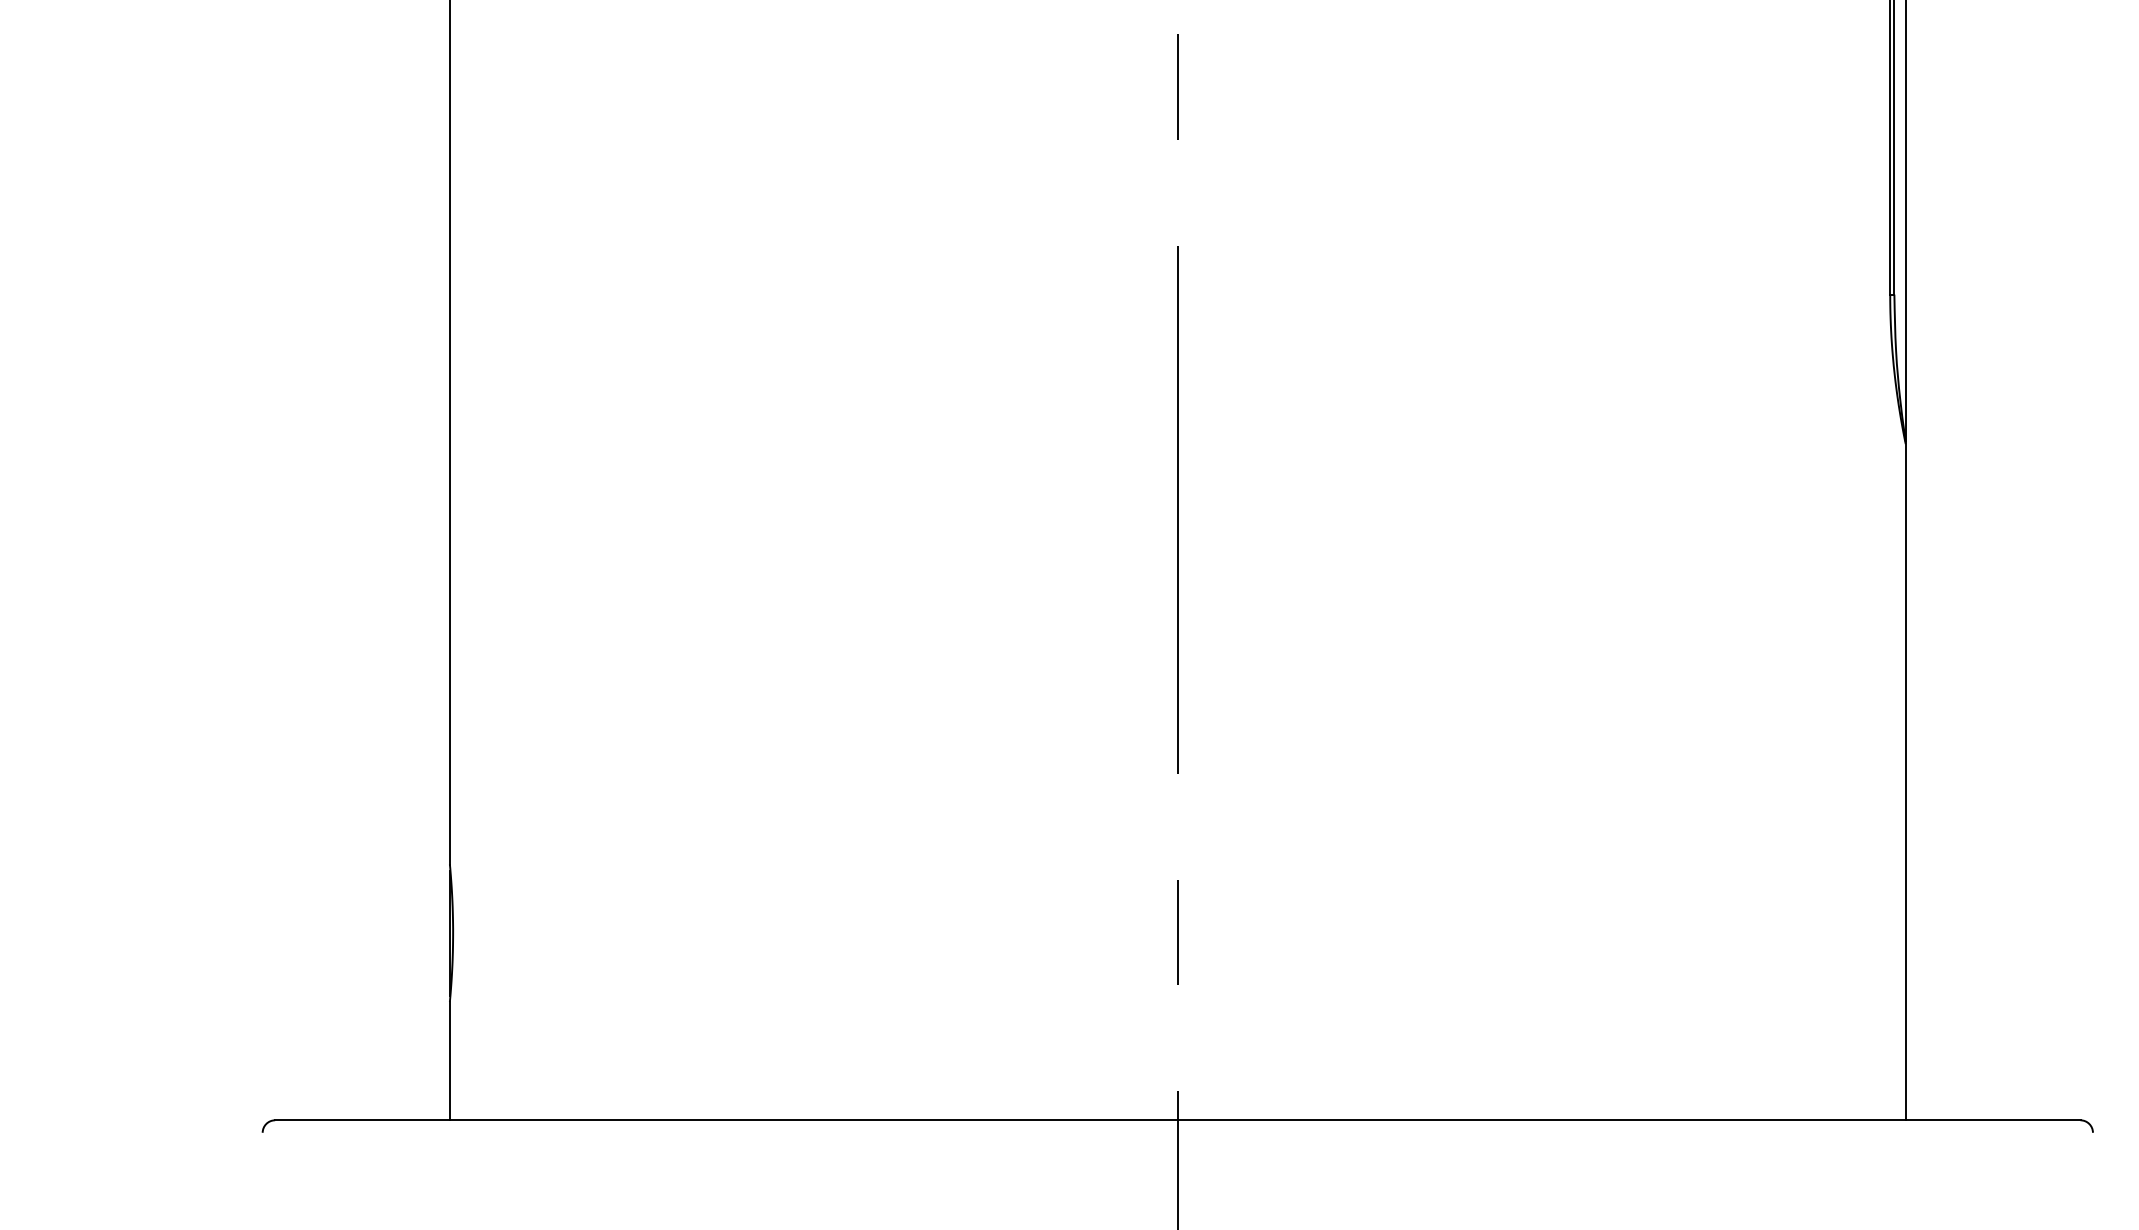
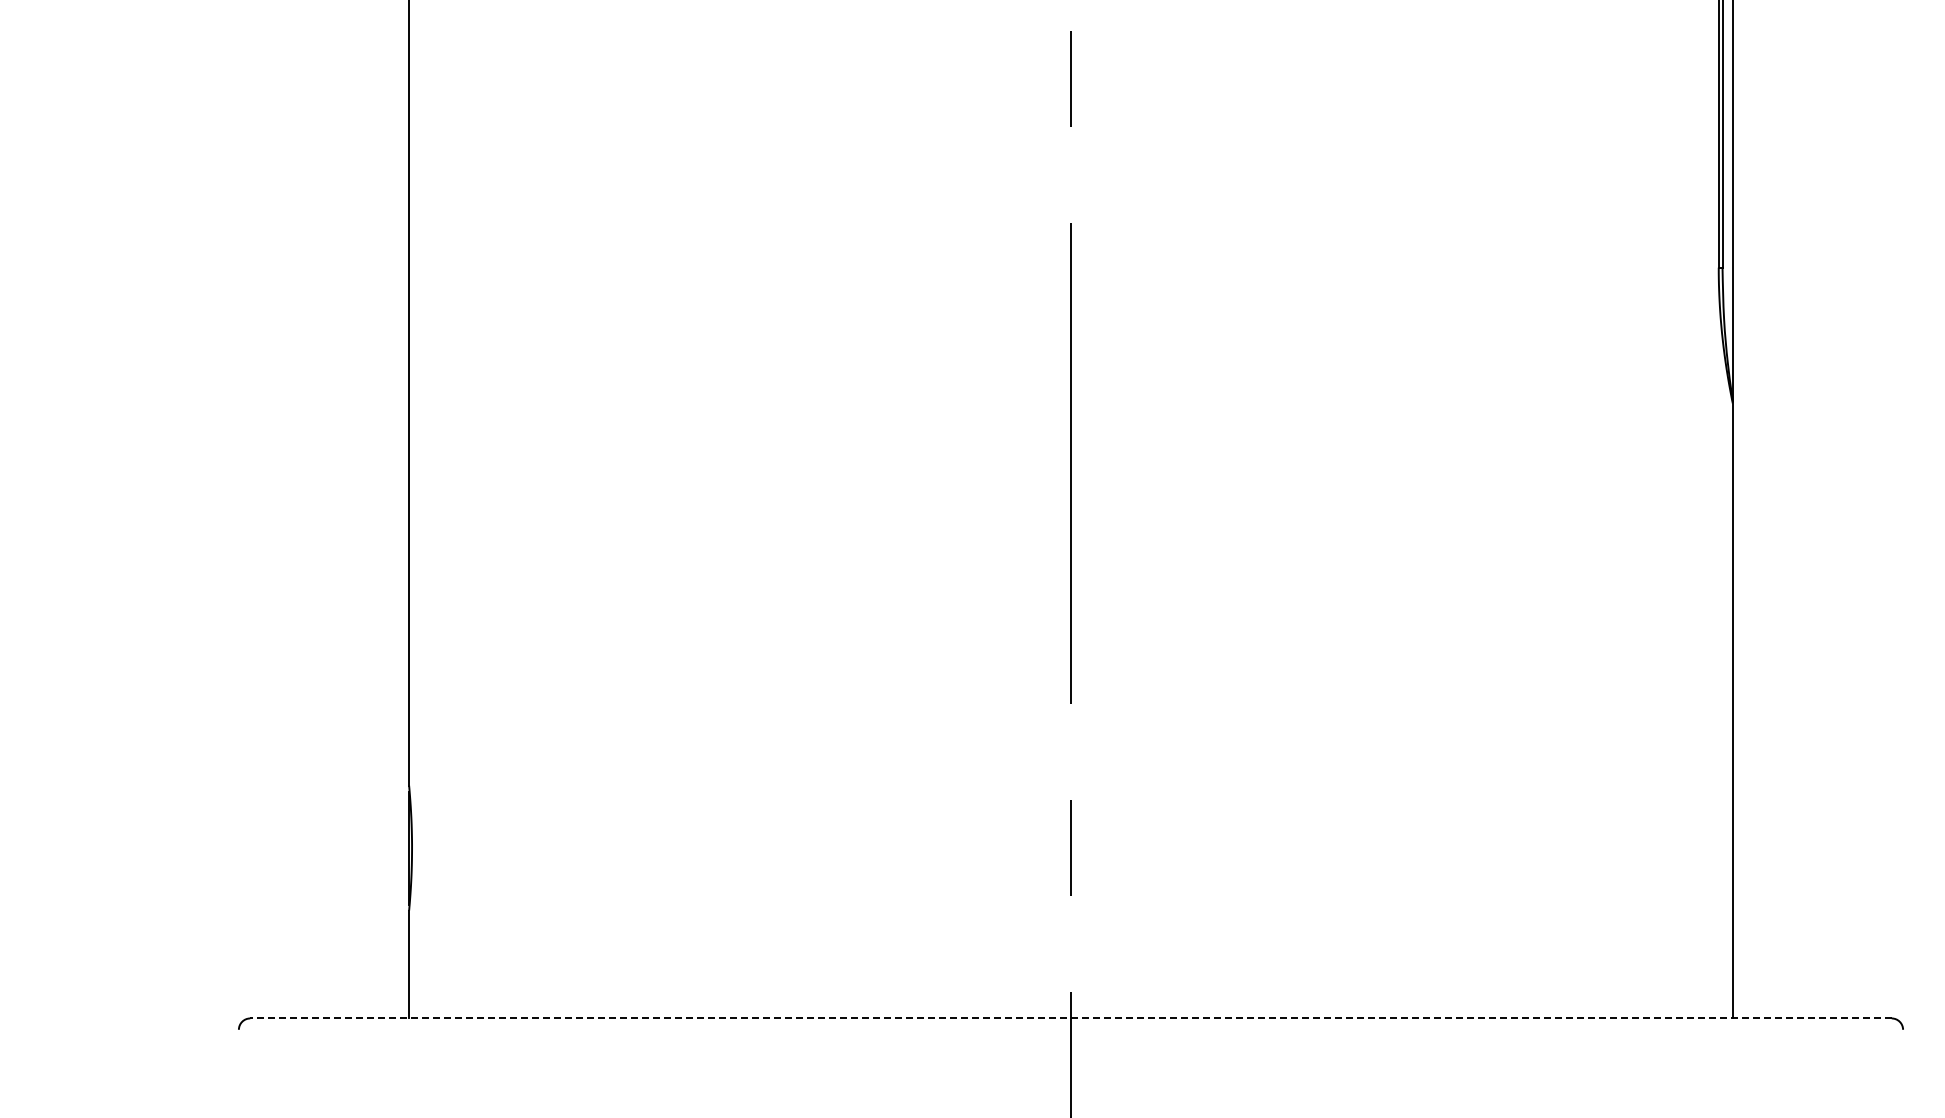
line: (1178, 1120) -> (1071, 1018), solid -> dashed

